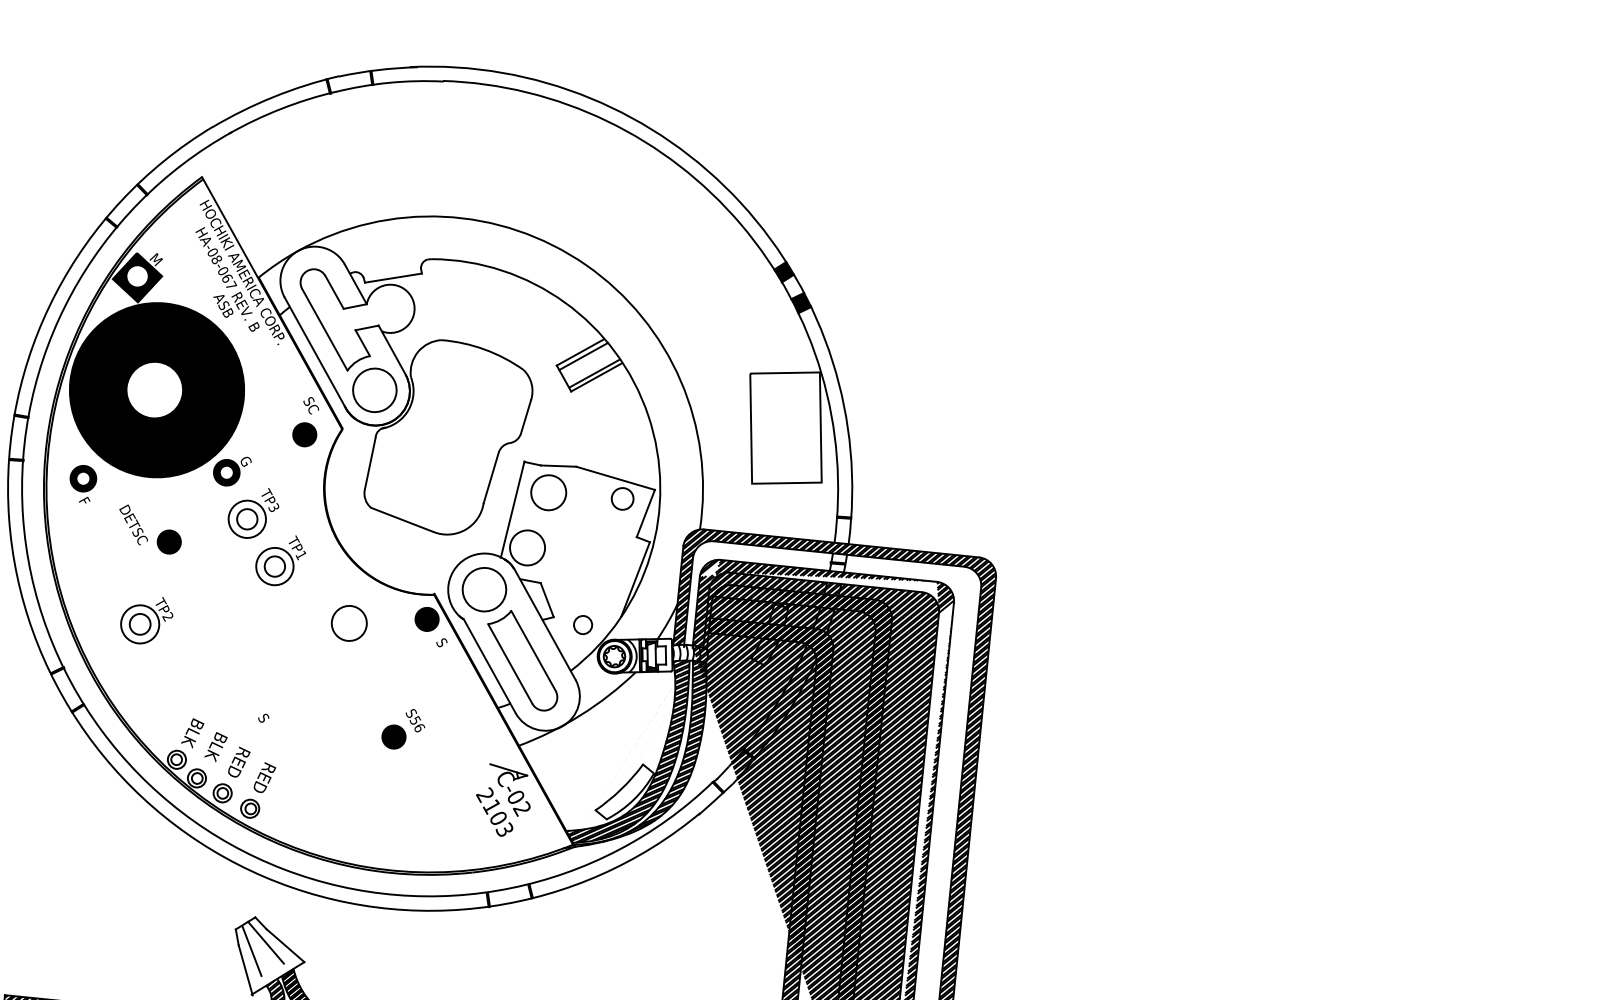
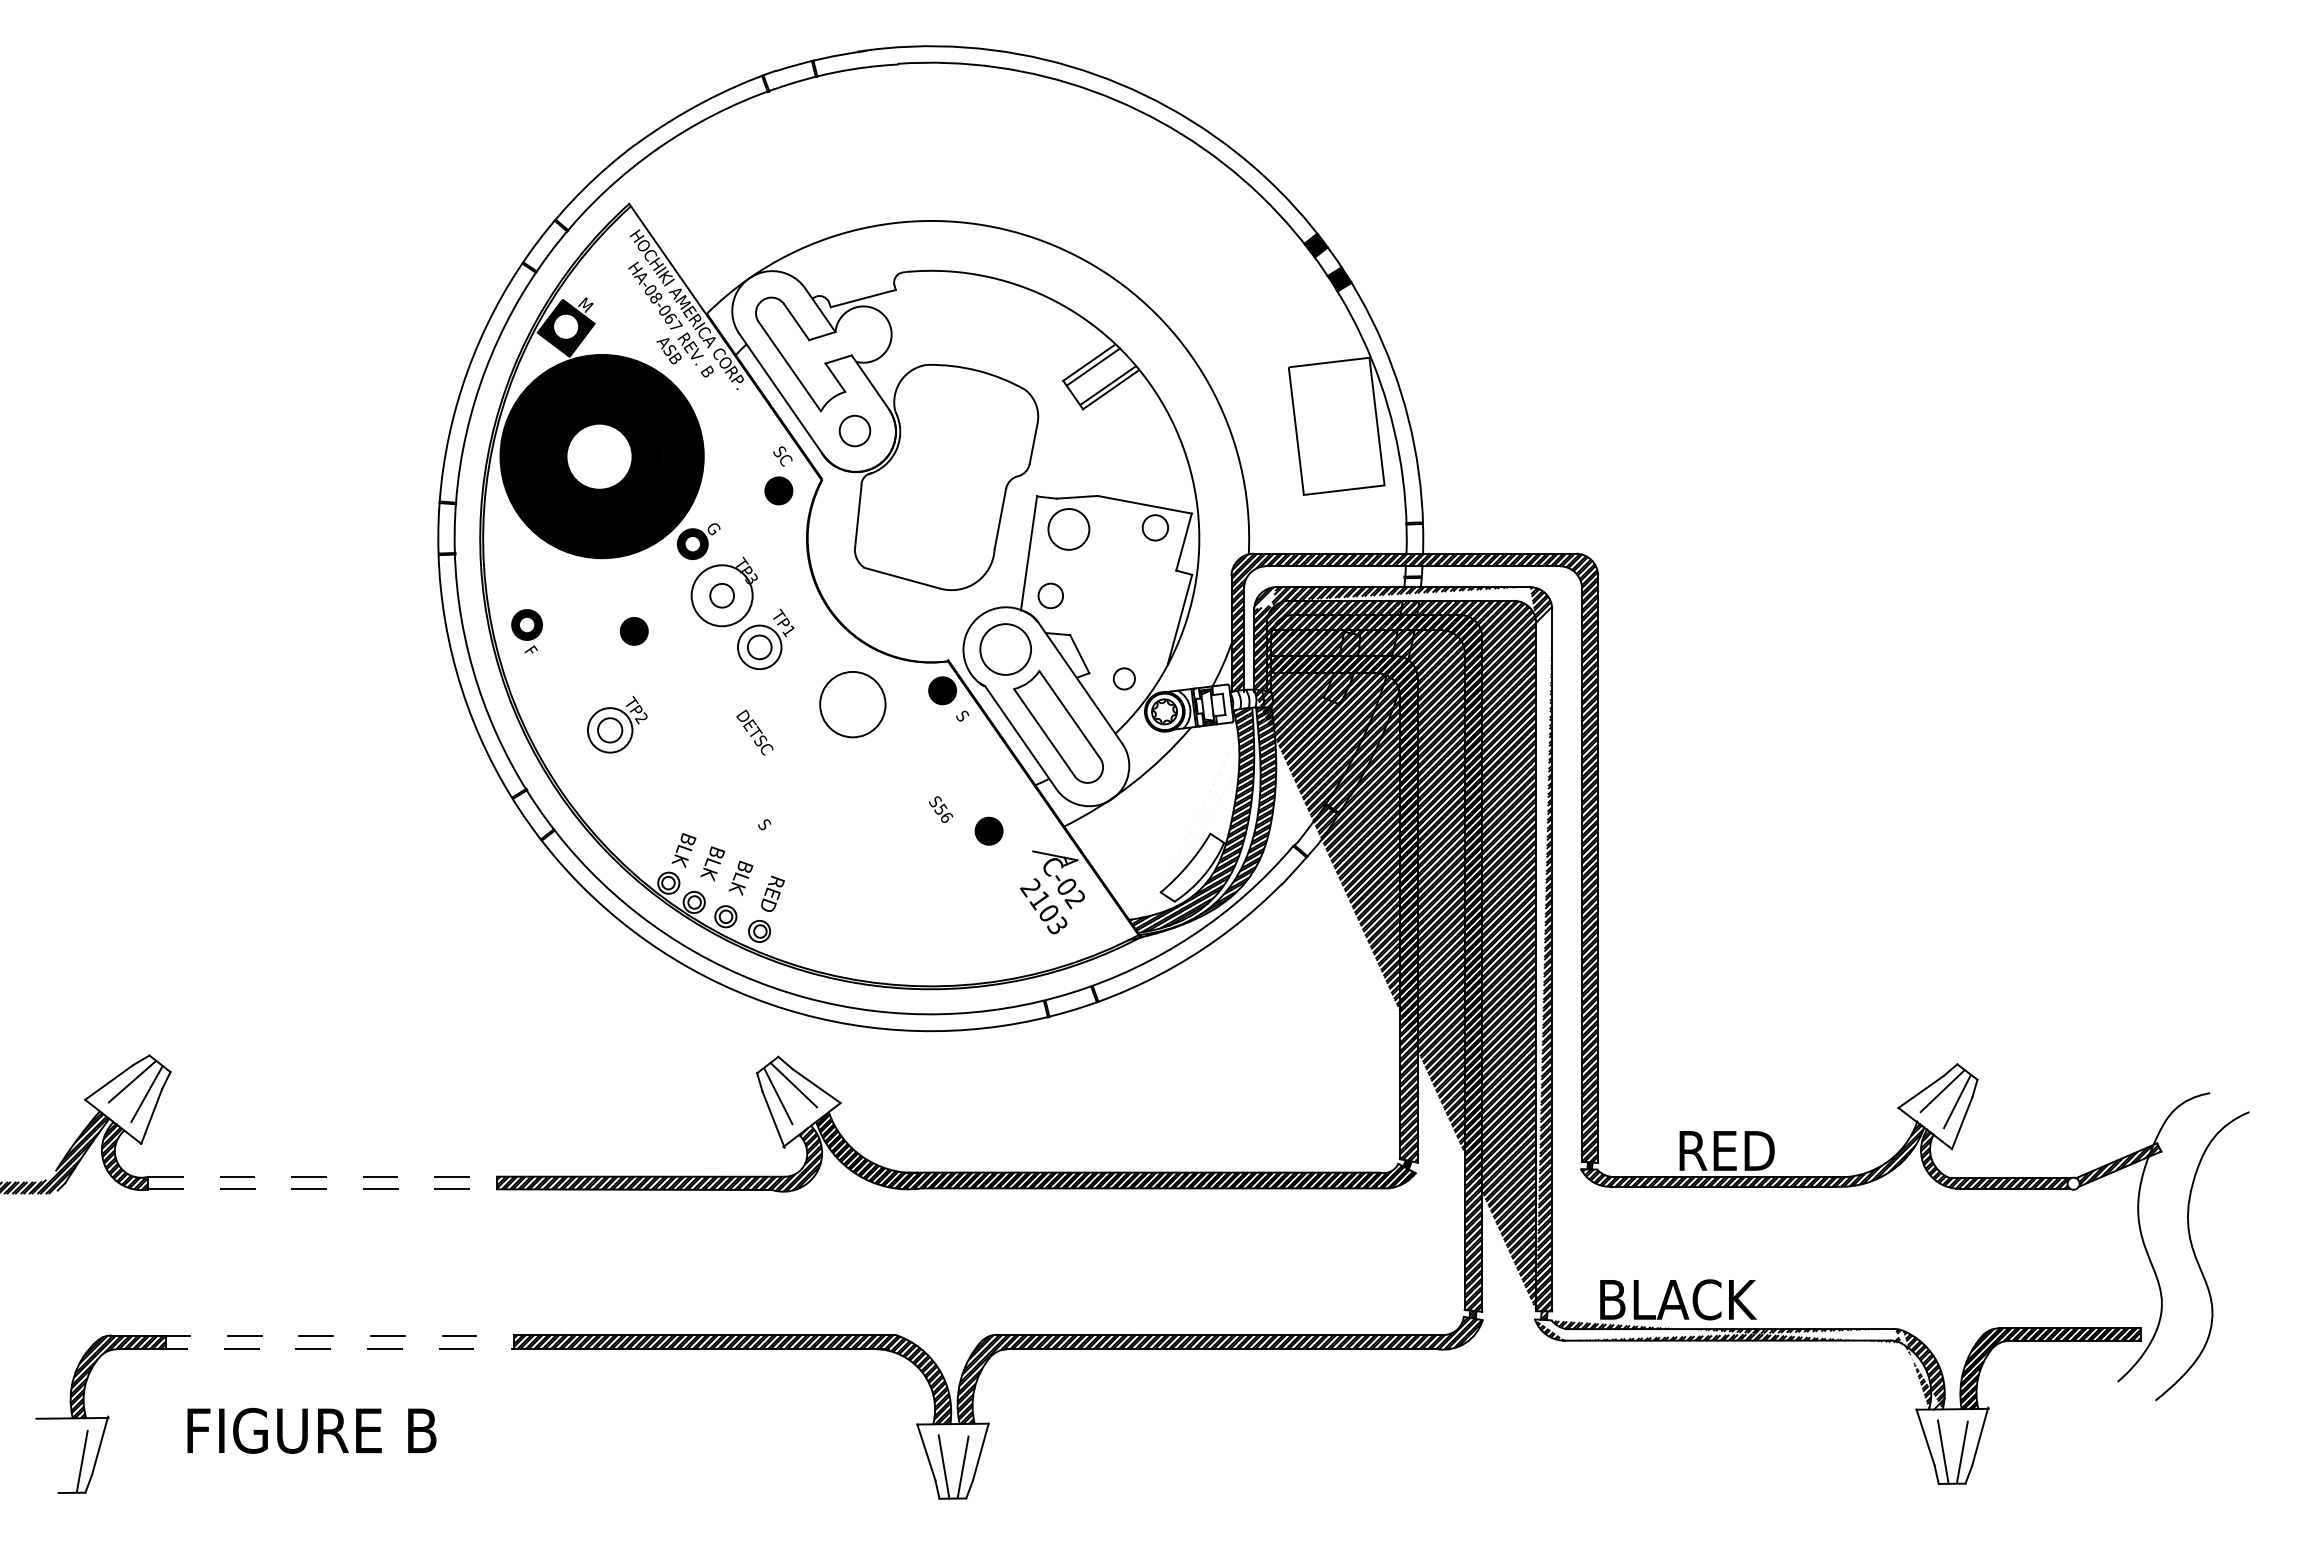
circle: (374, 389) -> (854, 430), size x0.6
part: (82, 484) -> (526, 631), moved
circle: (246, 519) -> (721, 595), size x1.4
text: (133, 524) -> (754, 732), moved
circle: (527, 547) -> (1050, 595), size x0.6
circle: (349, 623) -> (852, 704), size x1.6
part: (393, 736) -> (988, 830), moved
text: (237, 762) -> (739, 879), RED -> BLK

